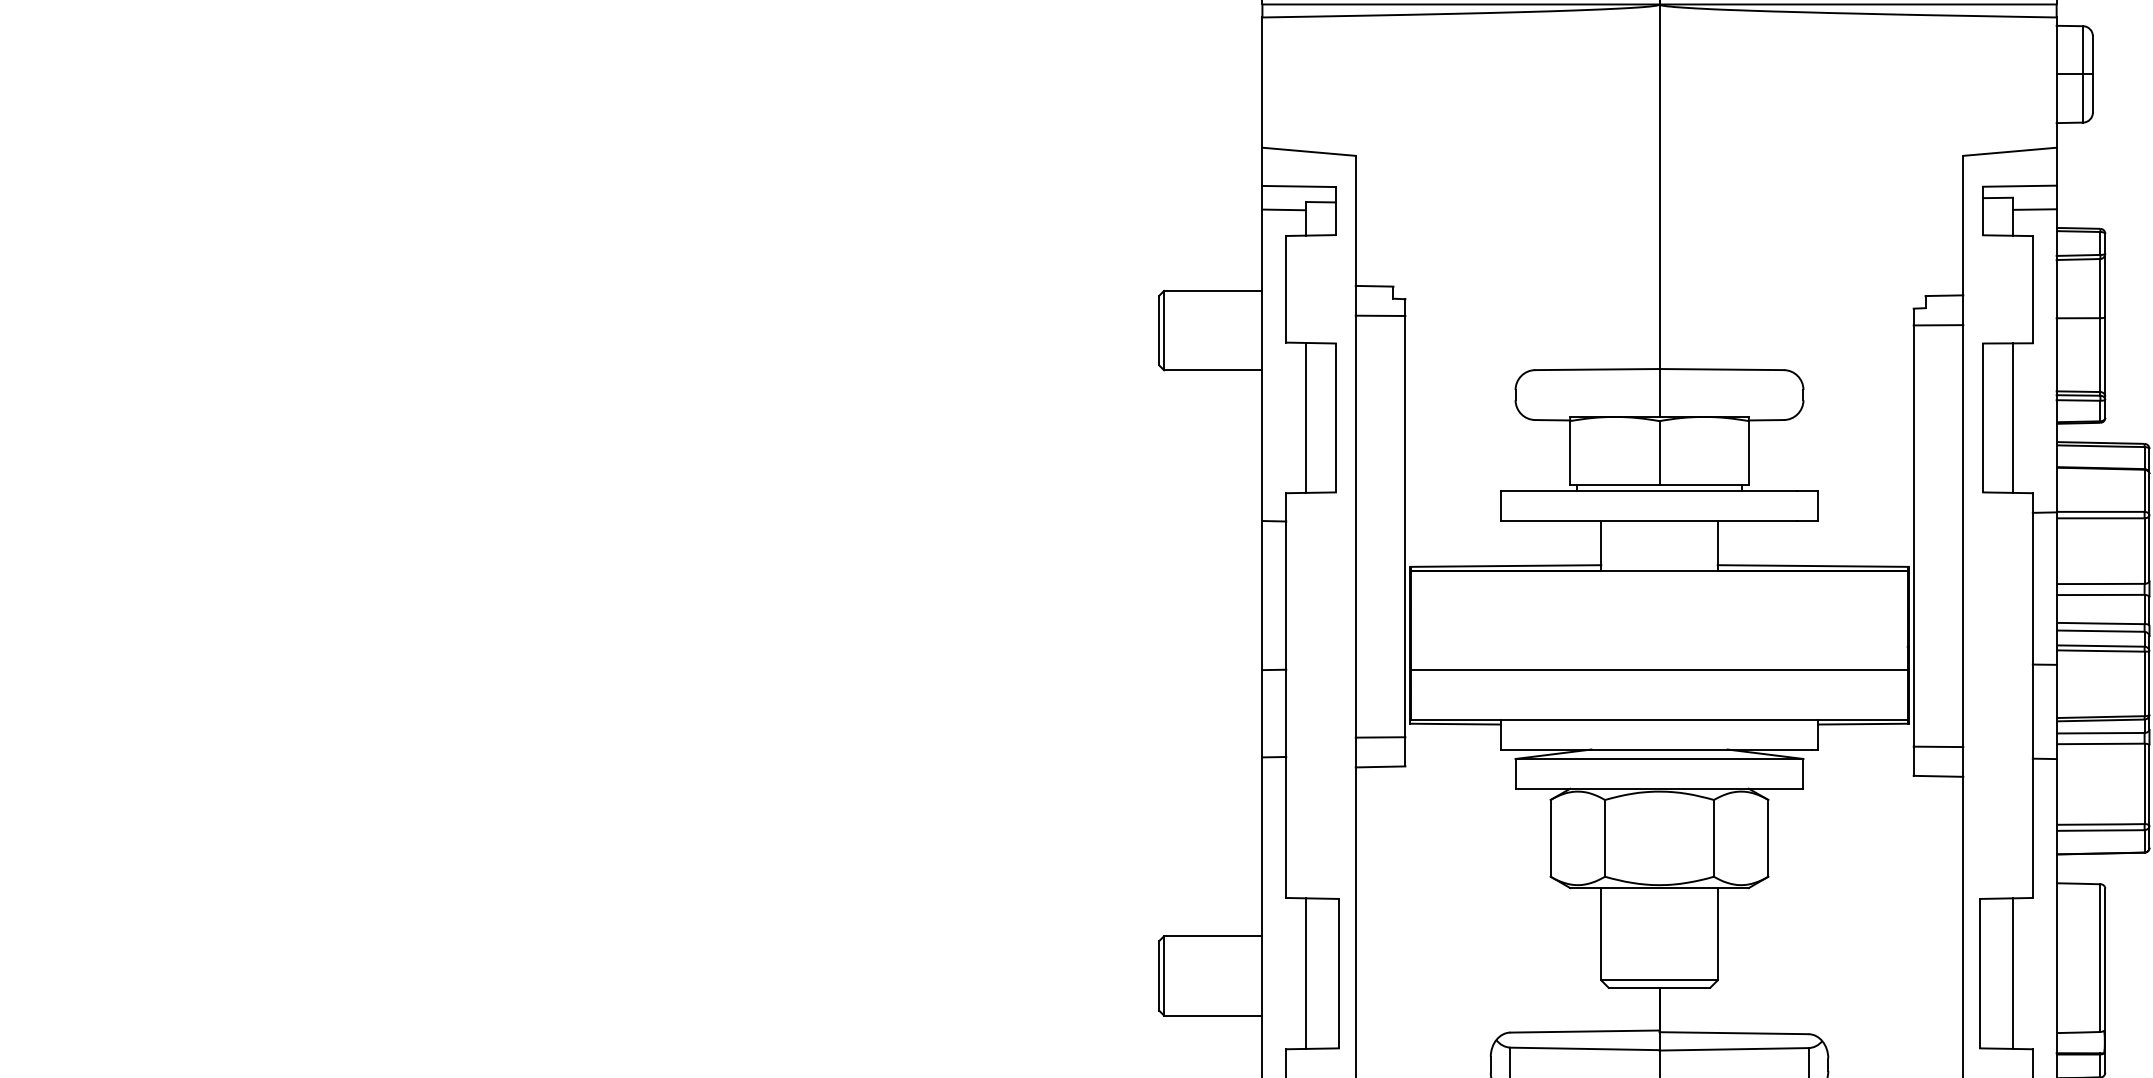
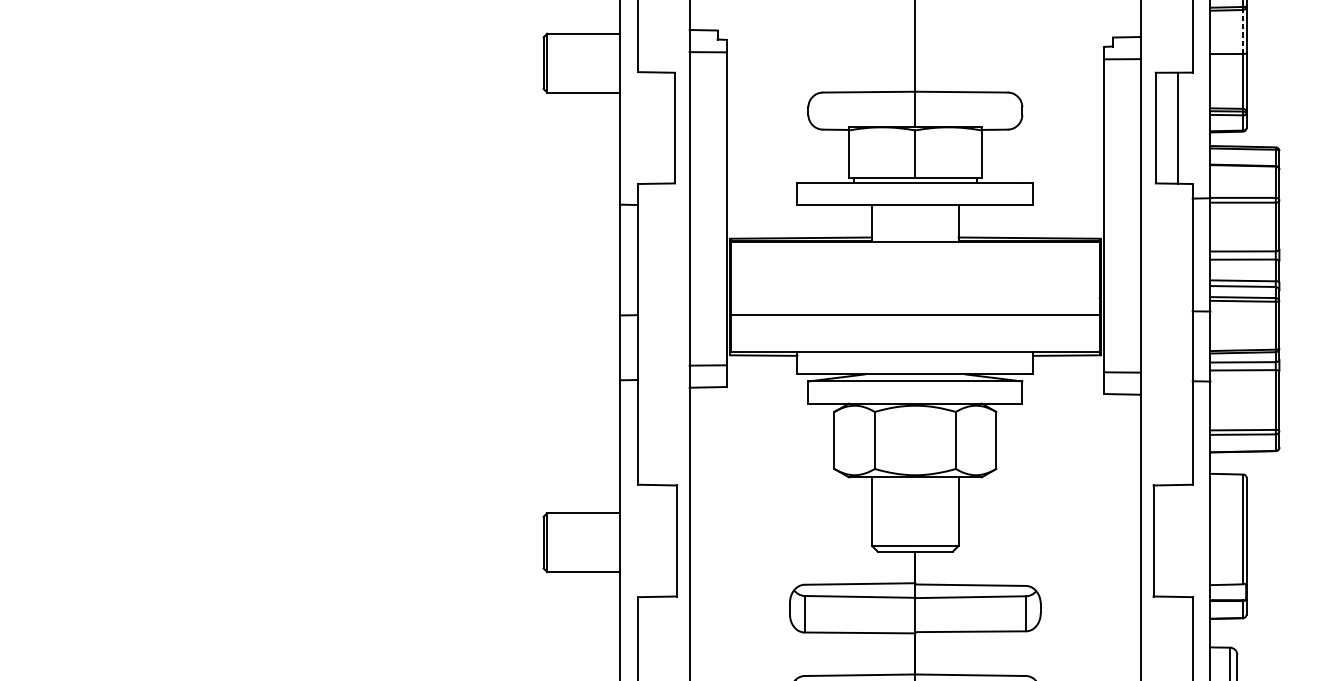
line: (2100, 288) -> (1243, 31), solid -> dashed
line: (1306, 417) -> (653, 127), removed
line: (1306, 973) -> (653, 540), removed
line: (2012, 973) -> (1177, 540), removed

